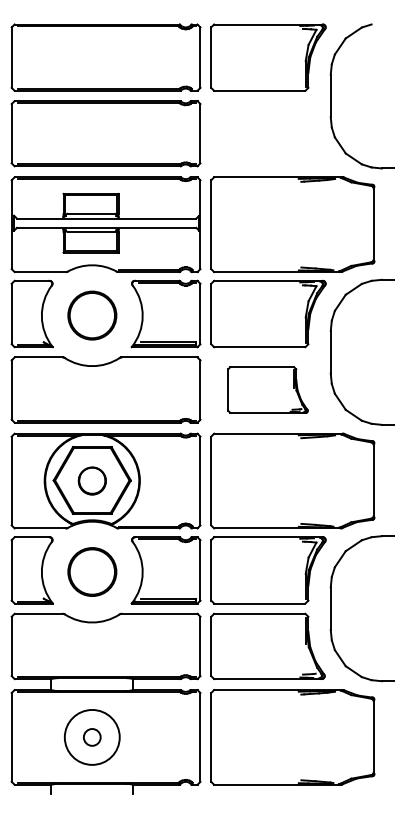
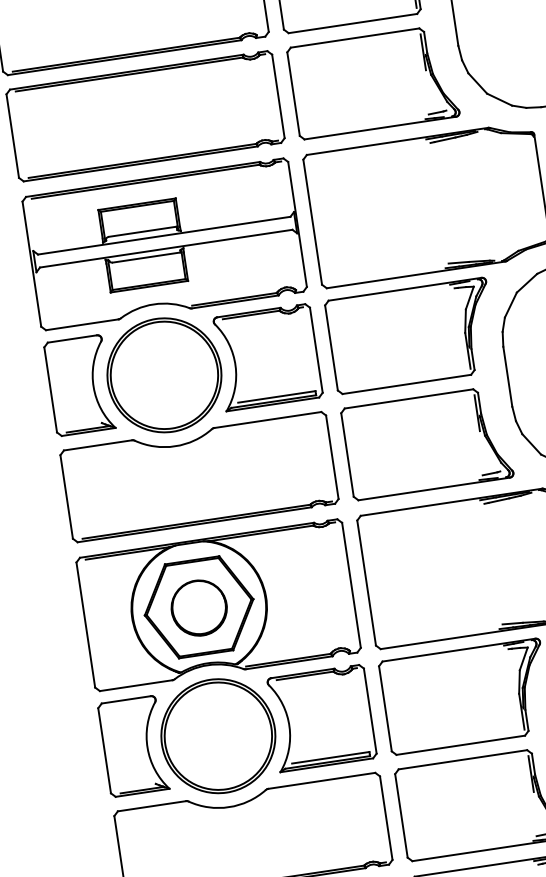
part: (267, 133) -> (372, 82), added
part: (92, 315) -> (164, 375), size x1.67
part: (267, 389) -> (426, 442), size x1.43
part: (92, 480) -> (199, 607), size x1.43
part: (92, 571) -> (218, 735), size x1.67

